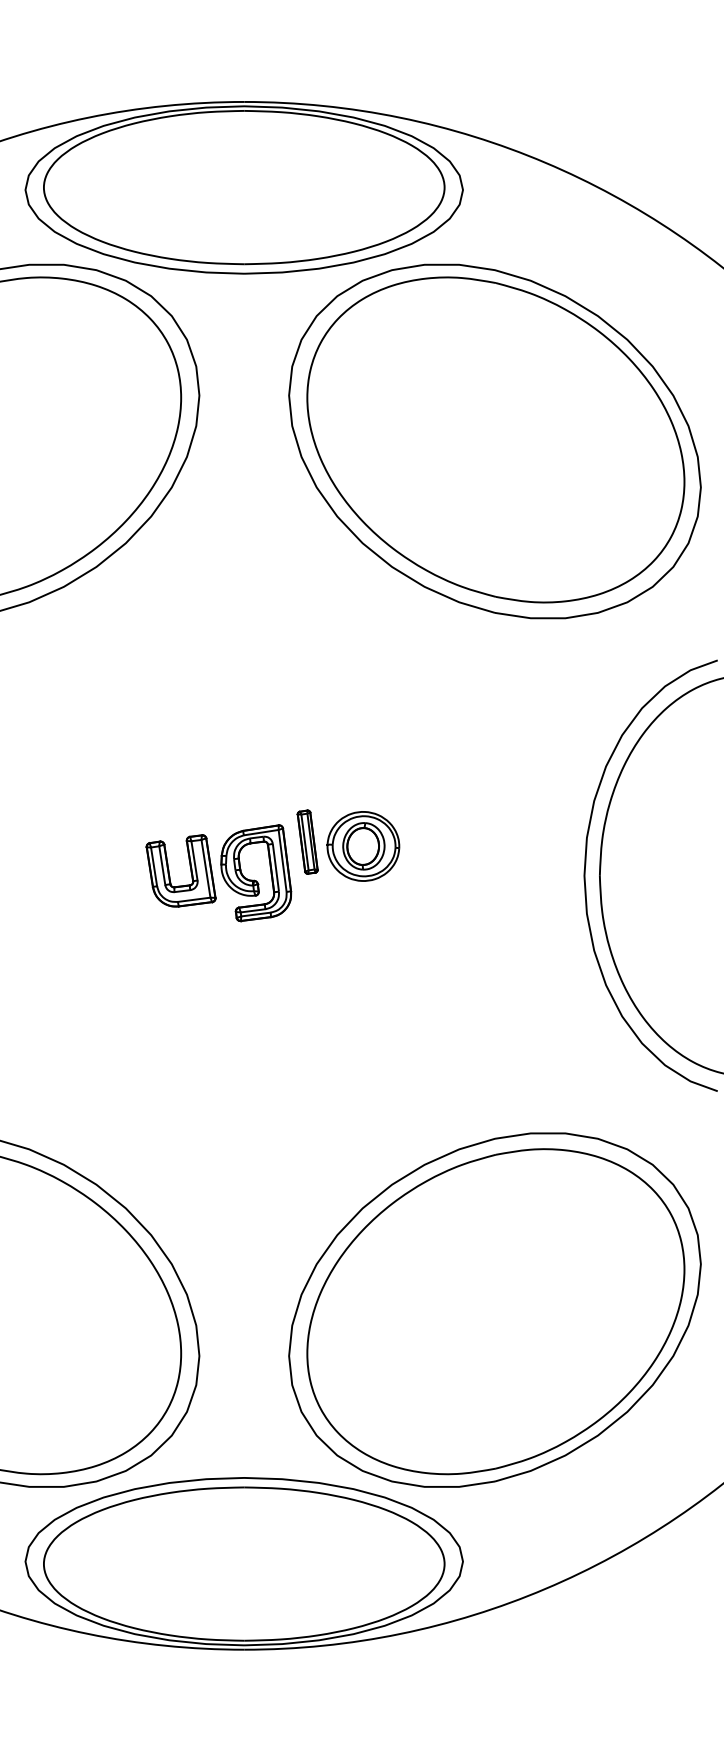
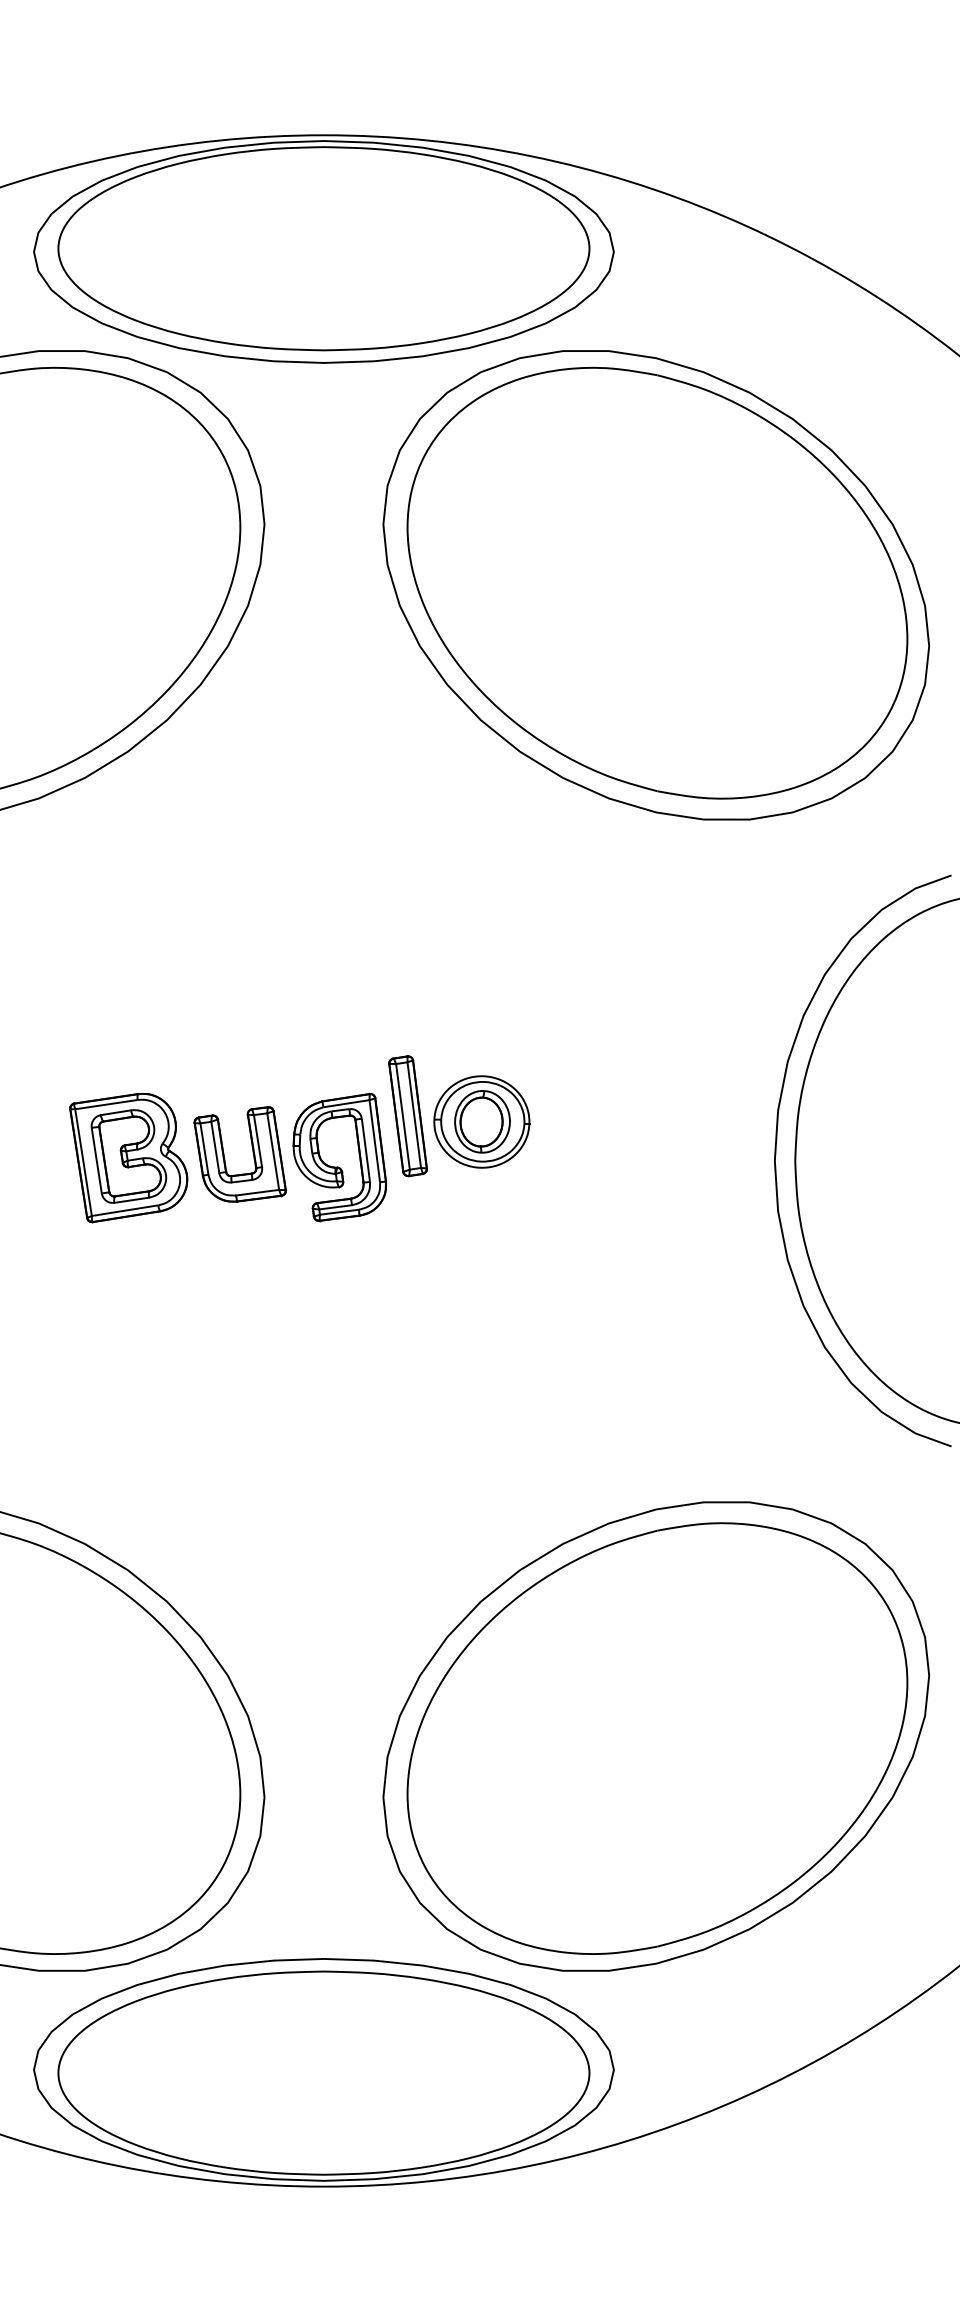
part: (307, 842) -> (407, 1116), size x1.43
part: (96, 873) -> (128, 1158), added

